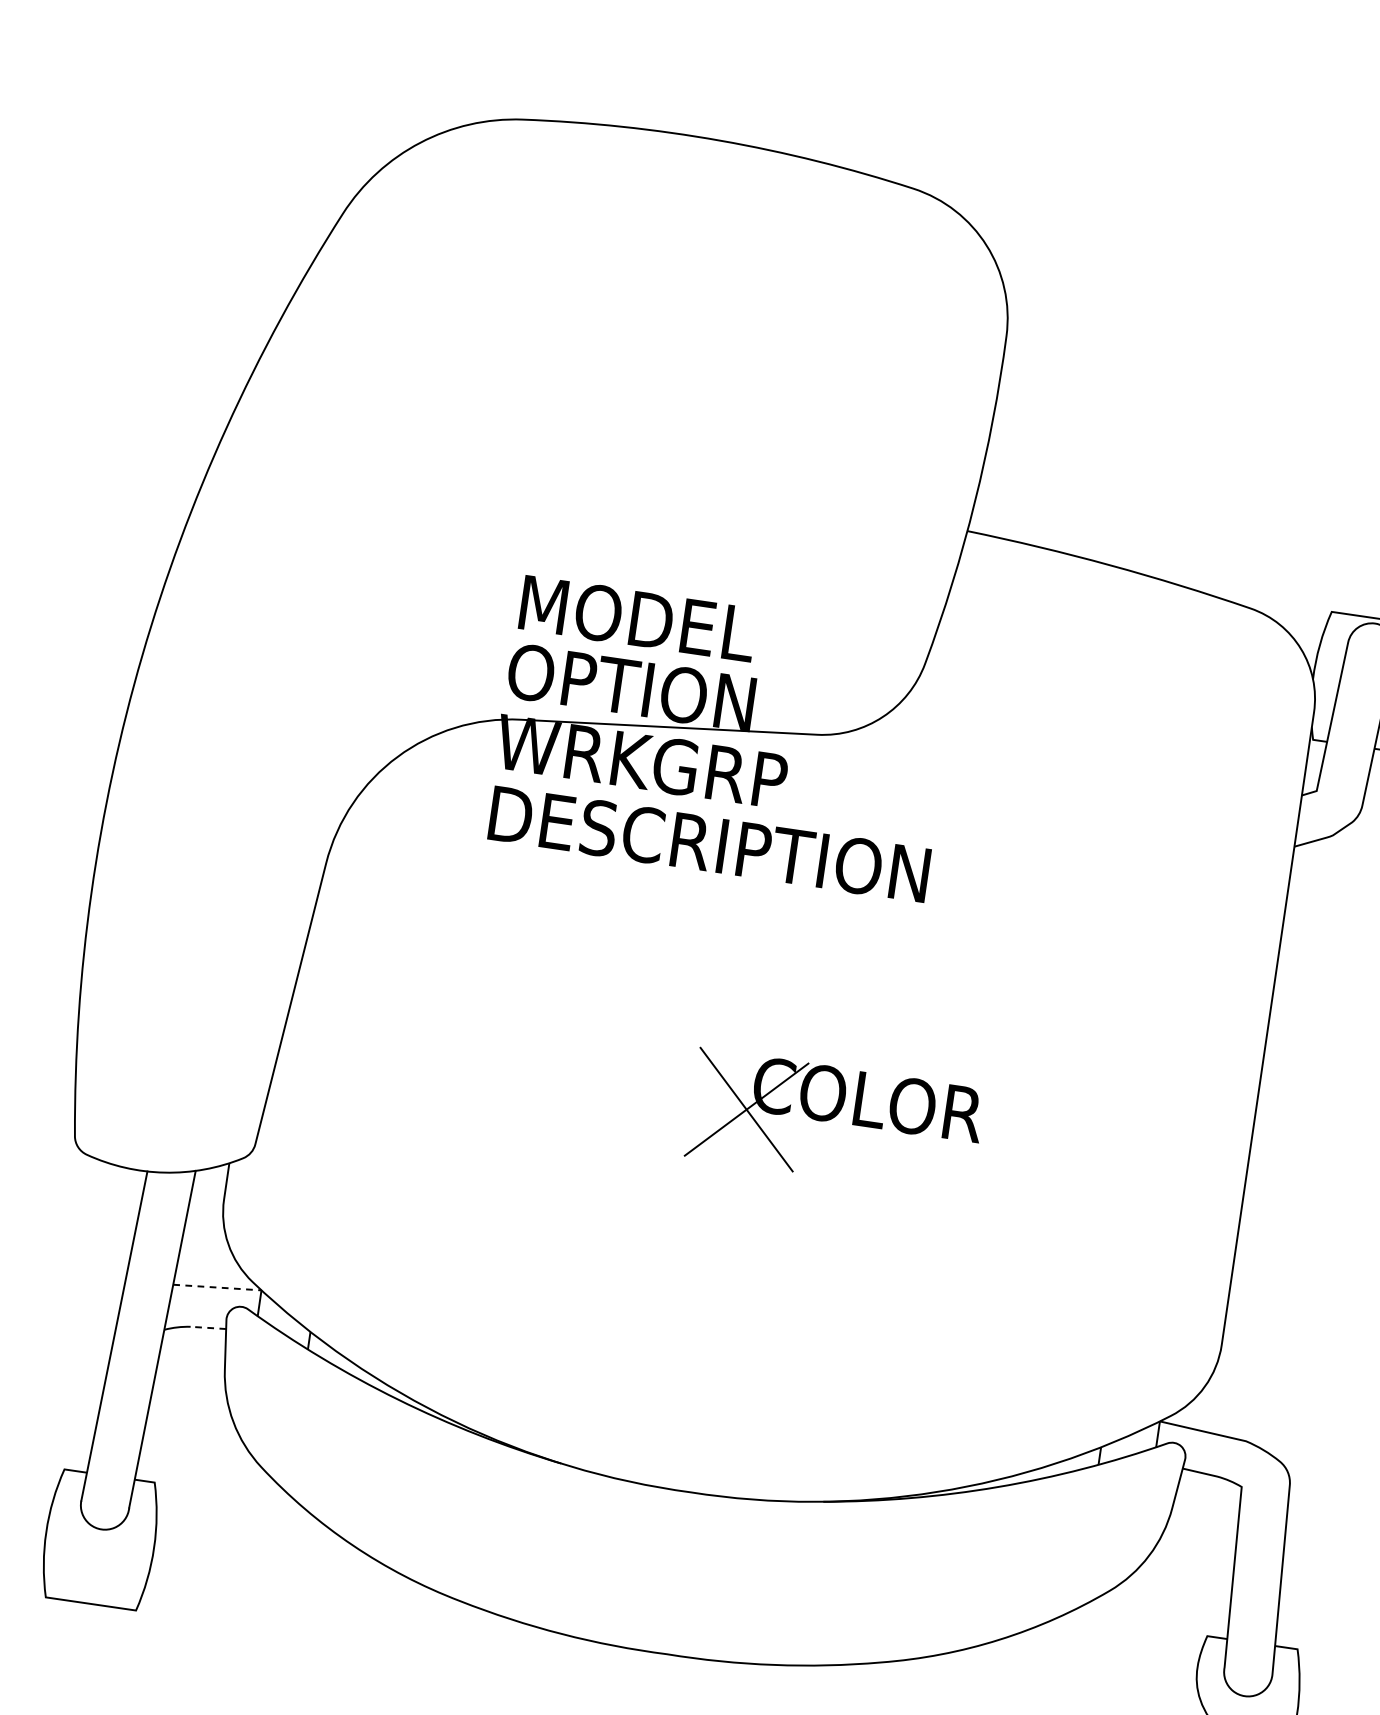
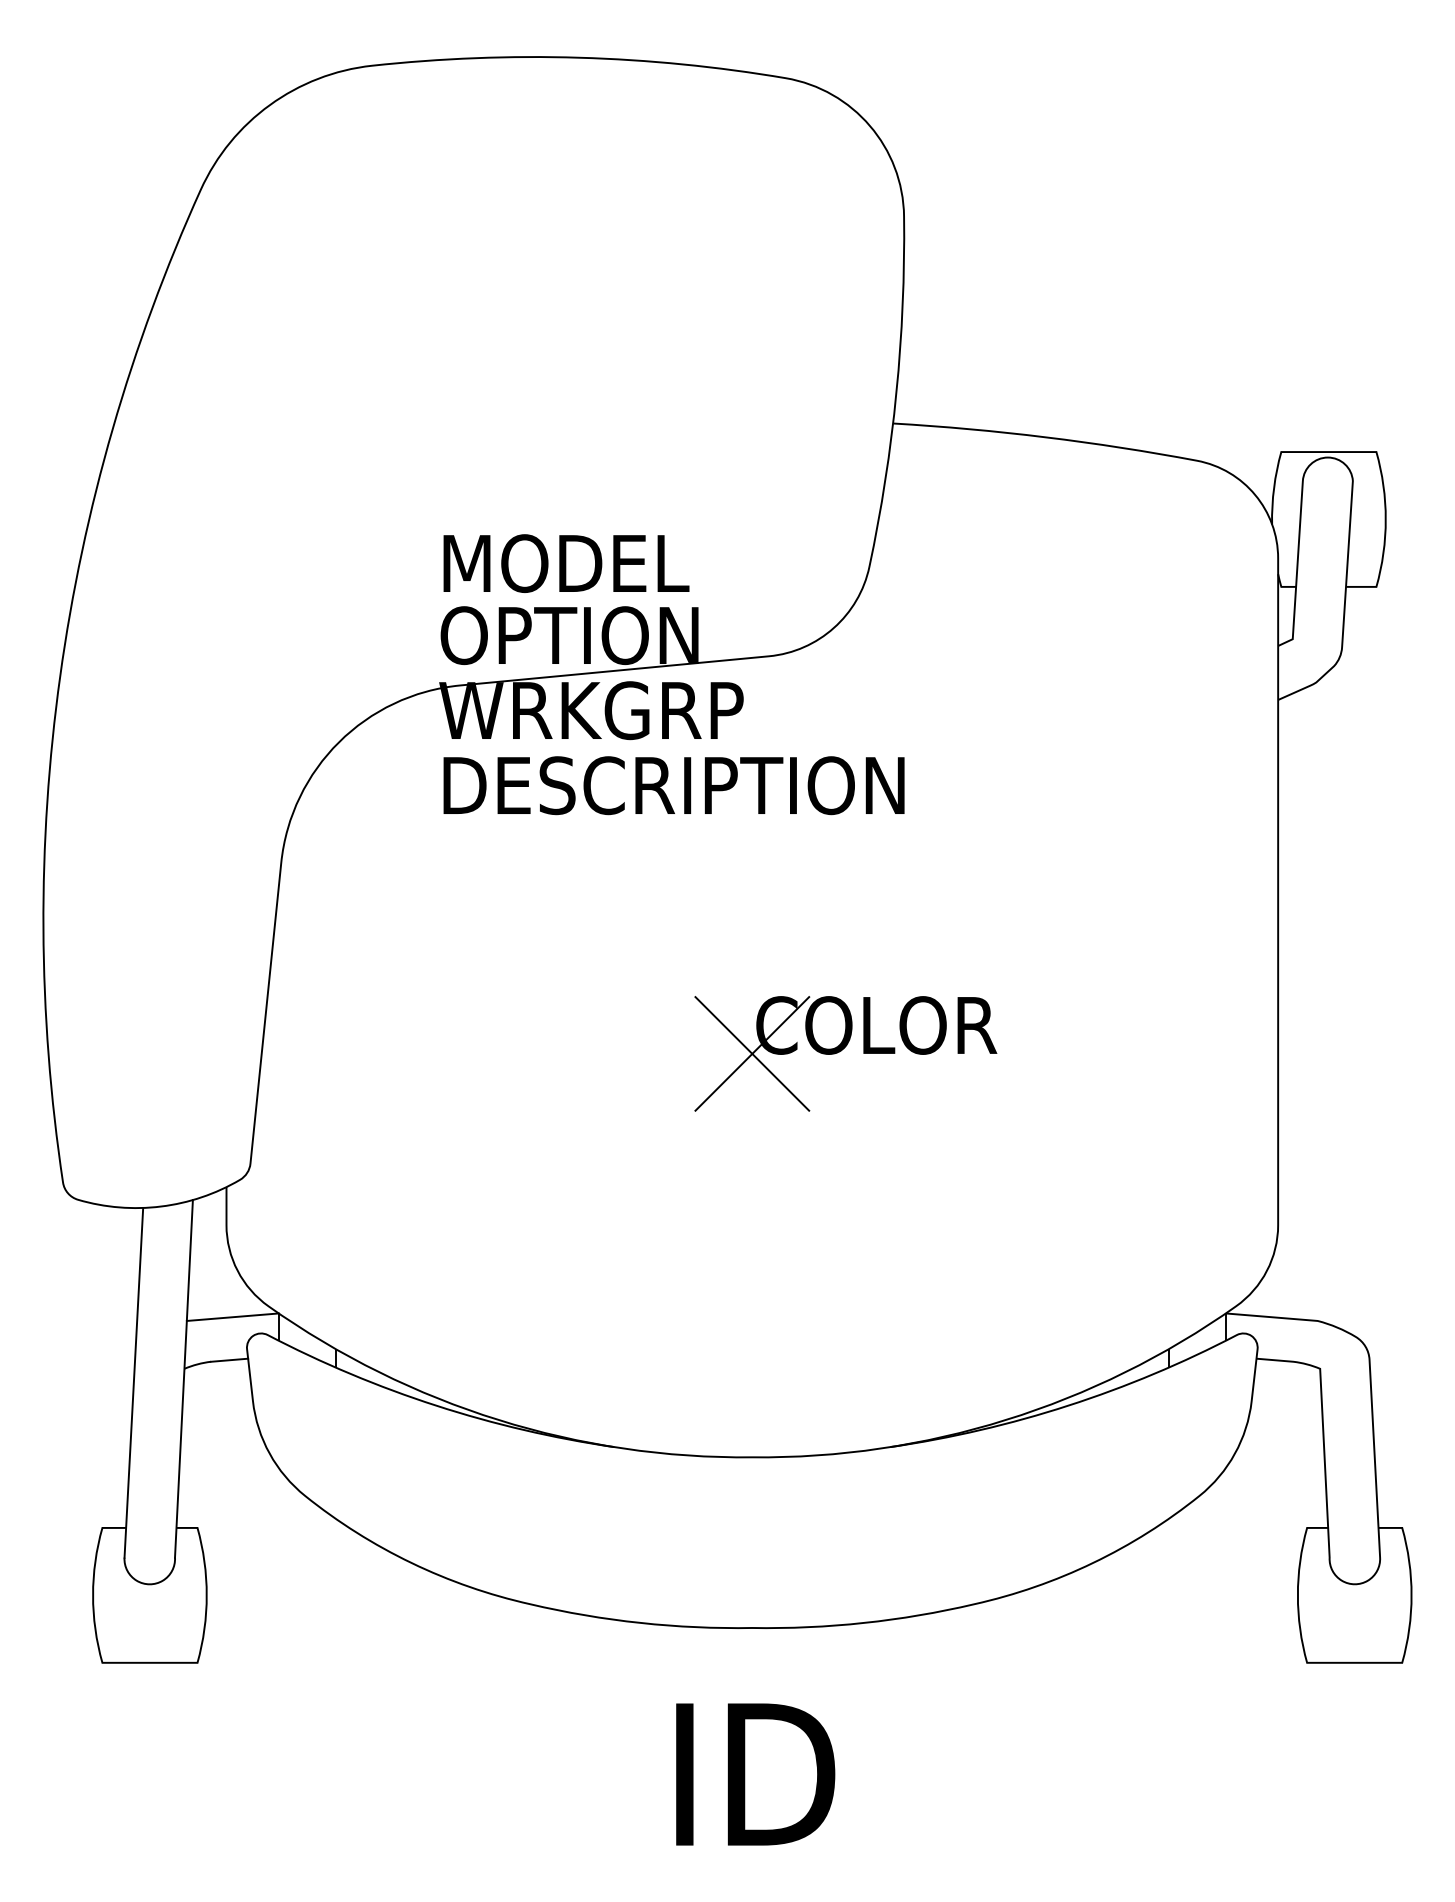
line: (217, 1287) -> (233, 1317), dashed -> solid
line: (208, 1328) -> (229, 1360), dashed -> solid

